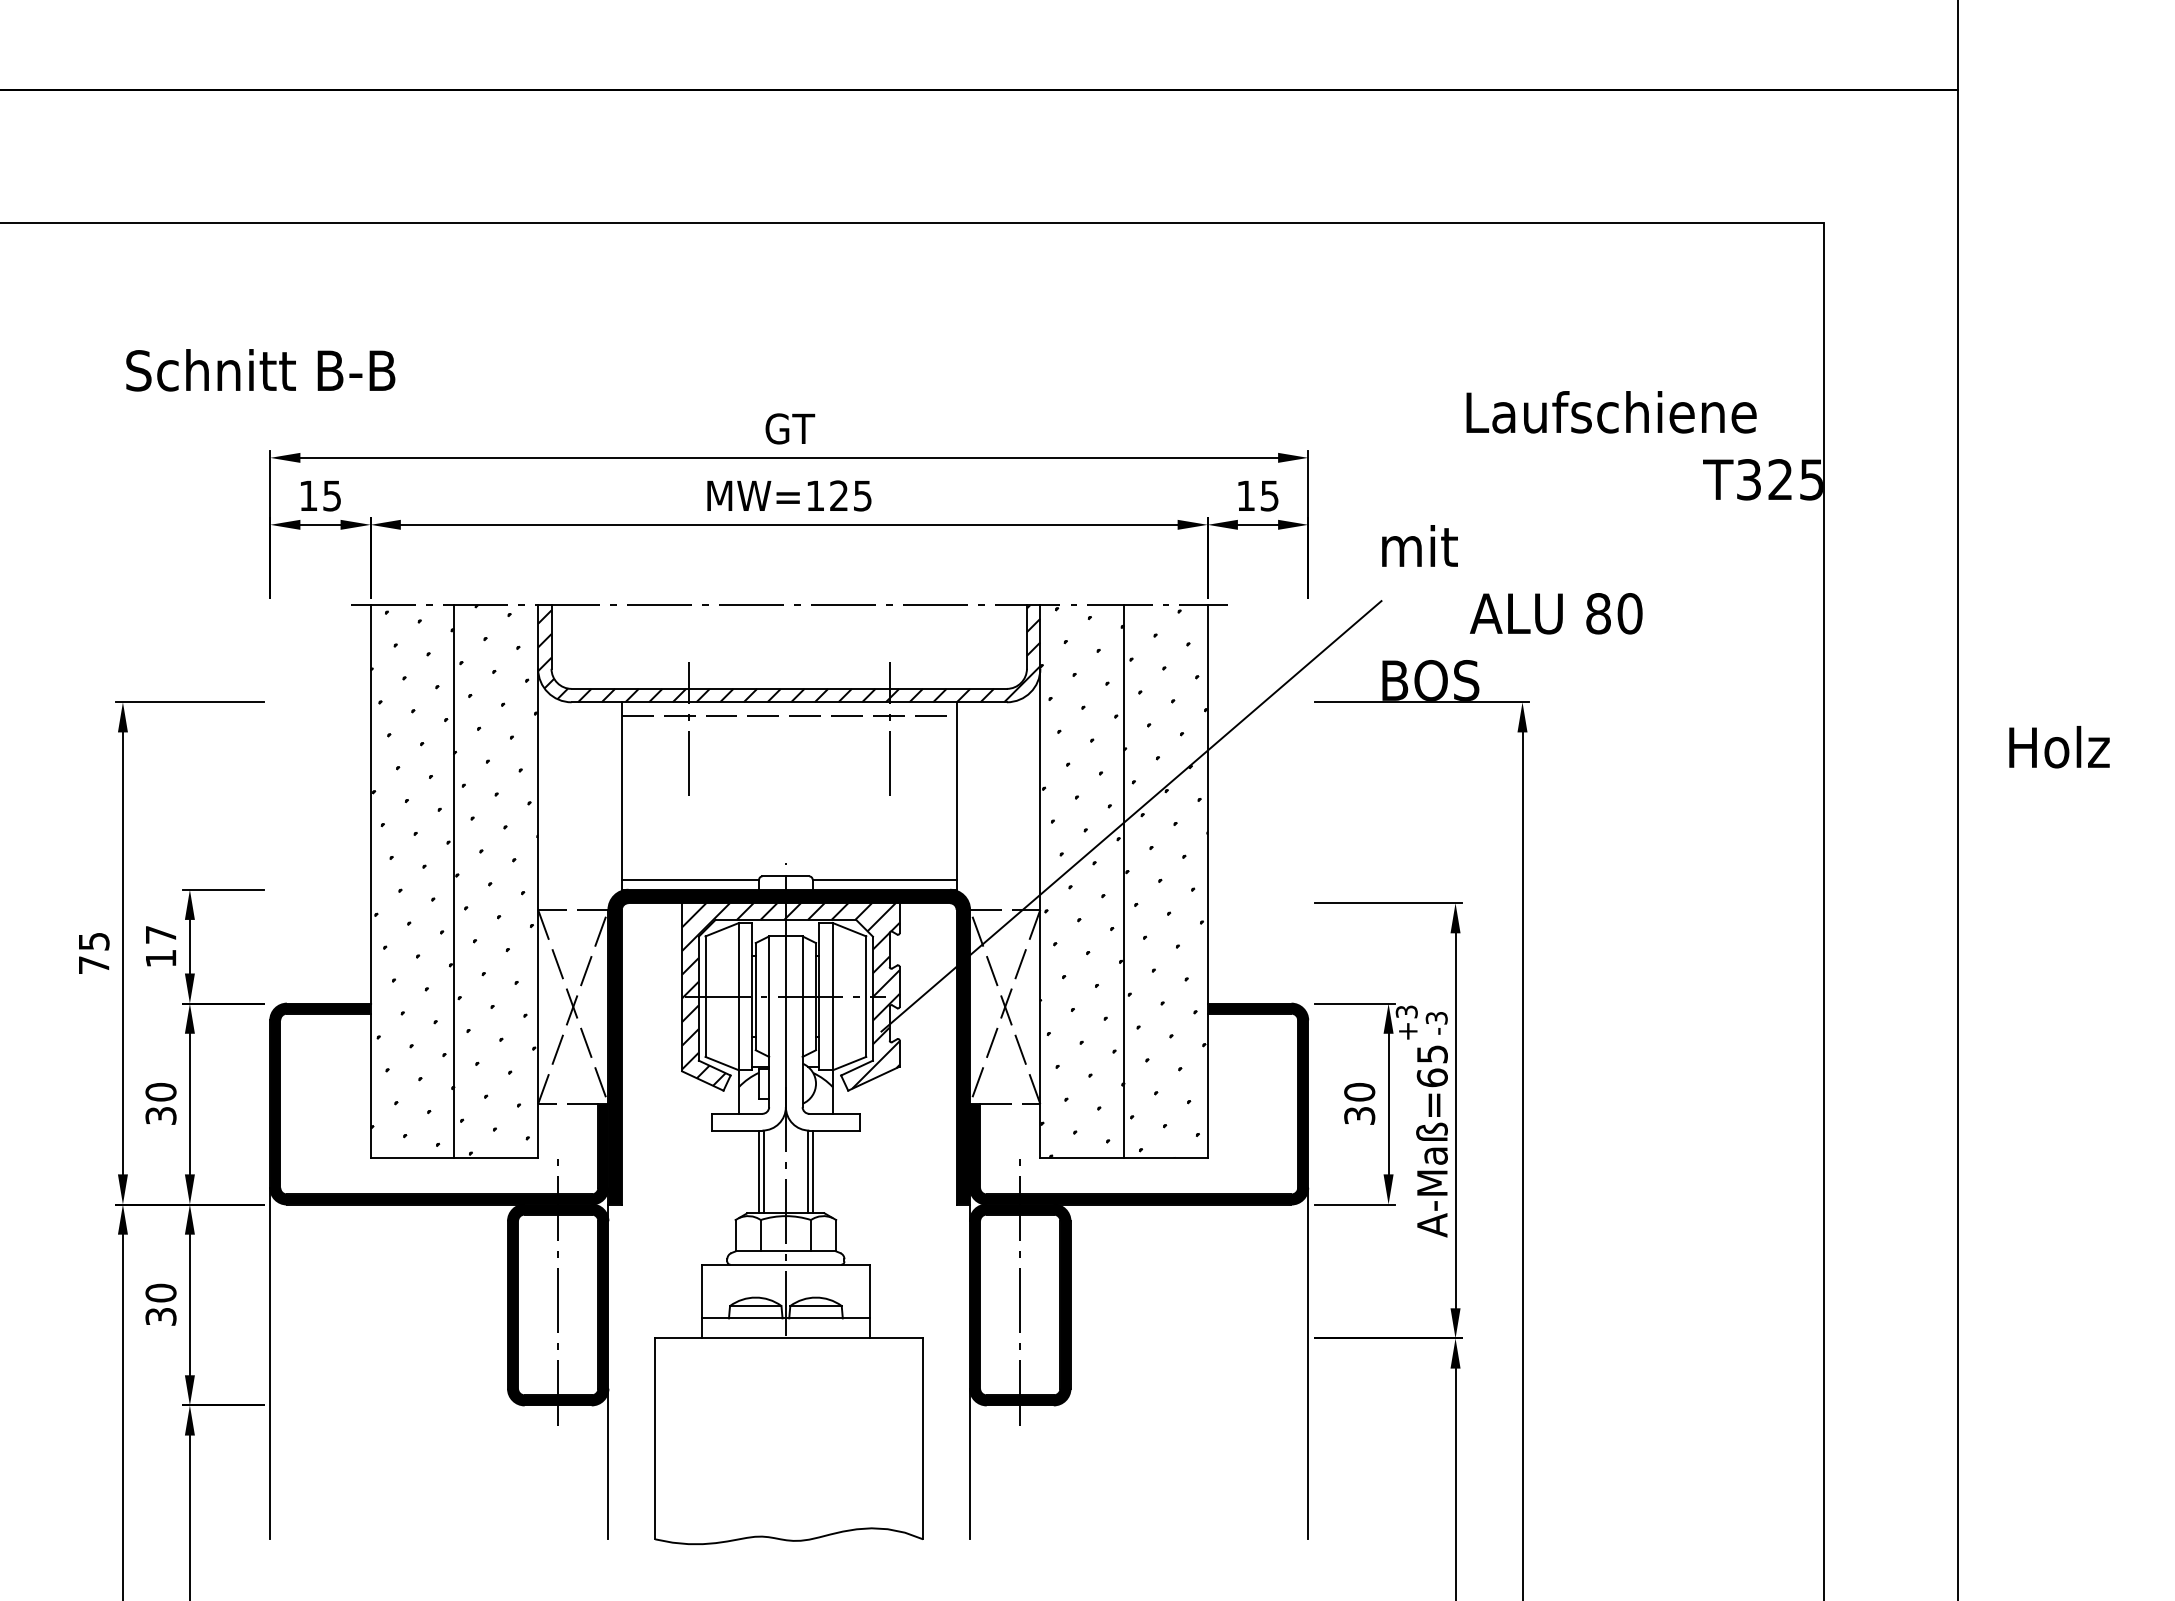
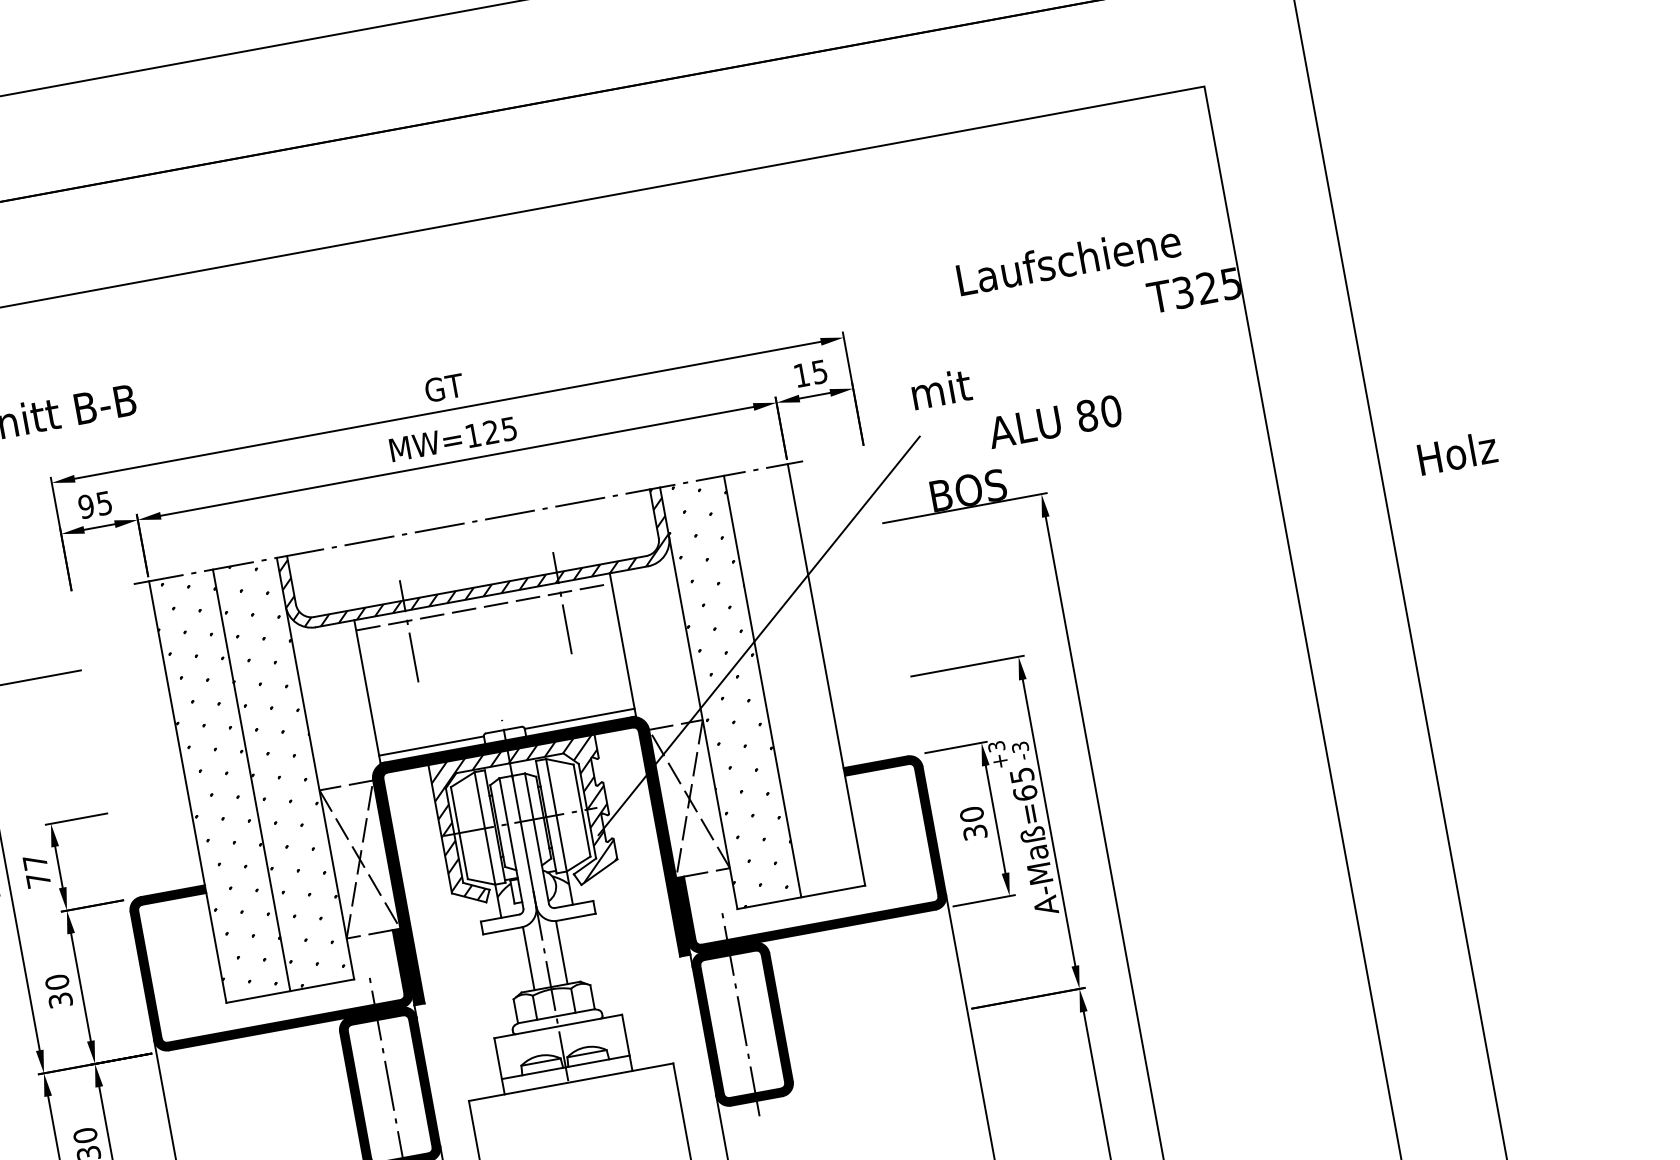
text: (308, 495) -> (86, 506), 15 -> 95
hatch: (1165, 883) -> (794, 682), removed
text: (161, 958) -> (38, 880), 17 -> 77
line: (759, 1171) -> (525, 958), removed
line: (812, 1171) -> (565, 951), removed

